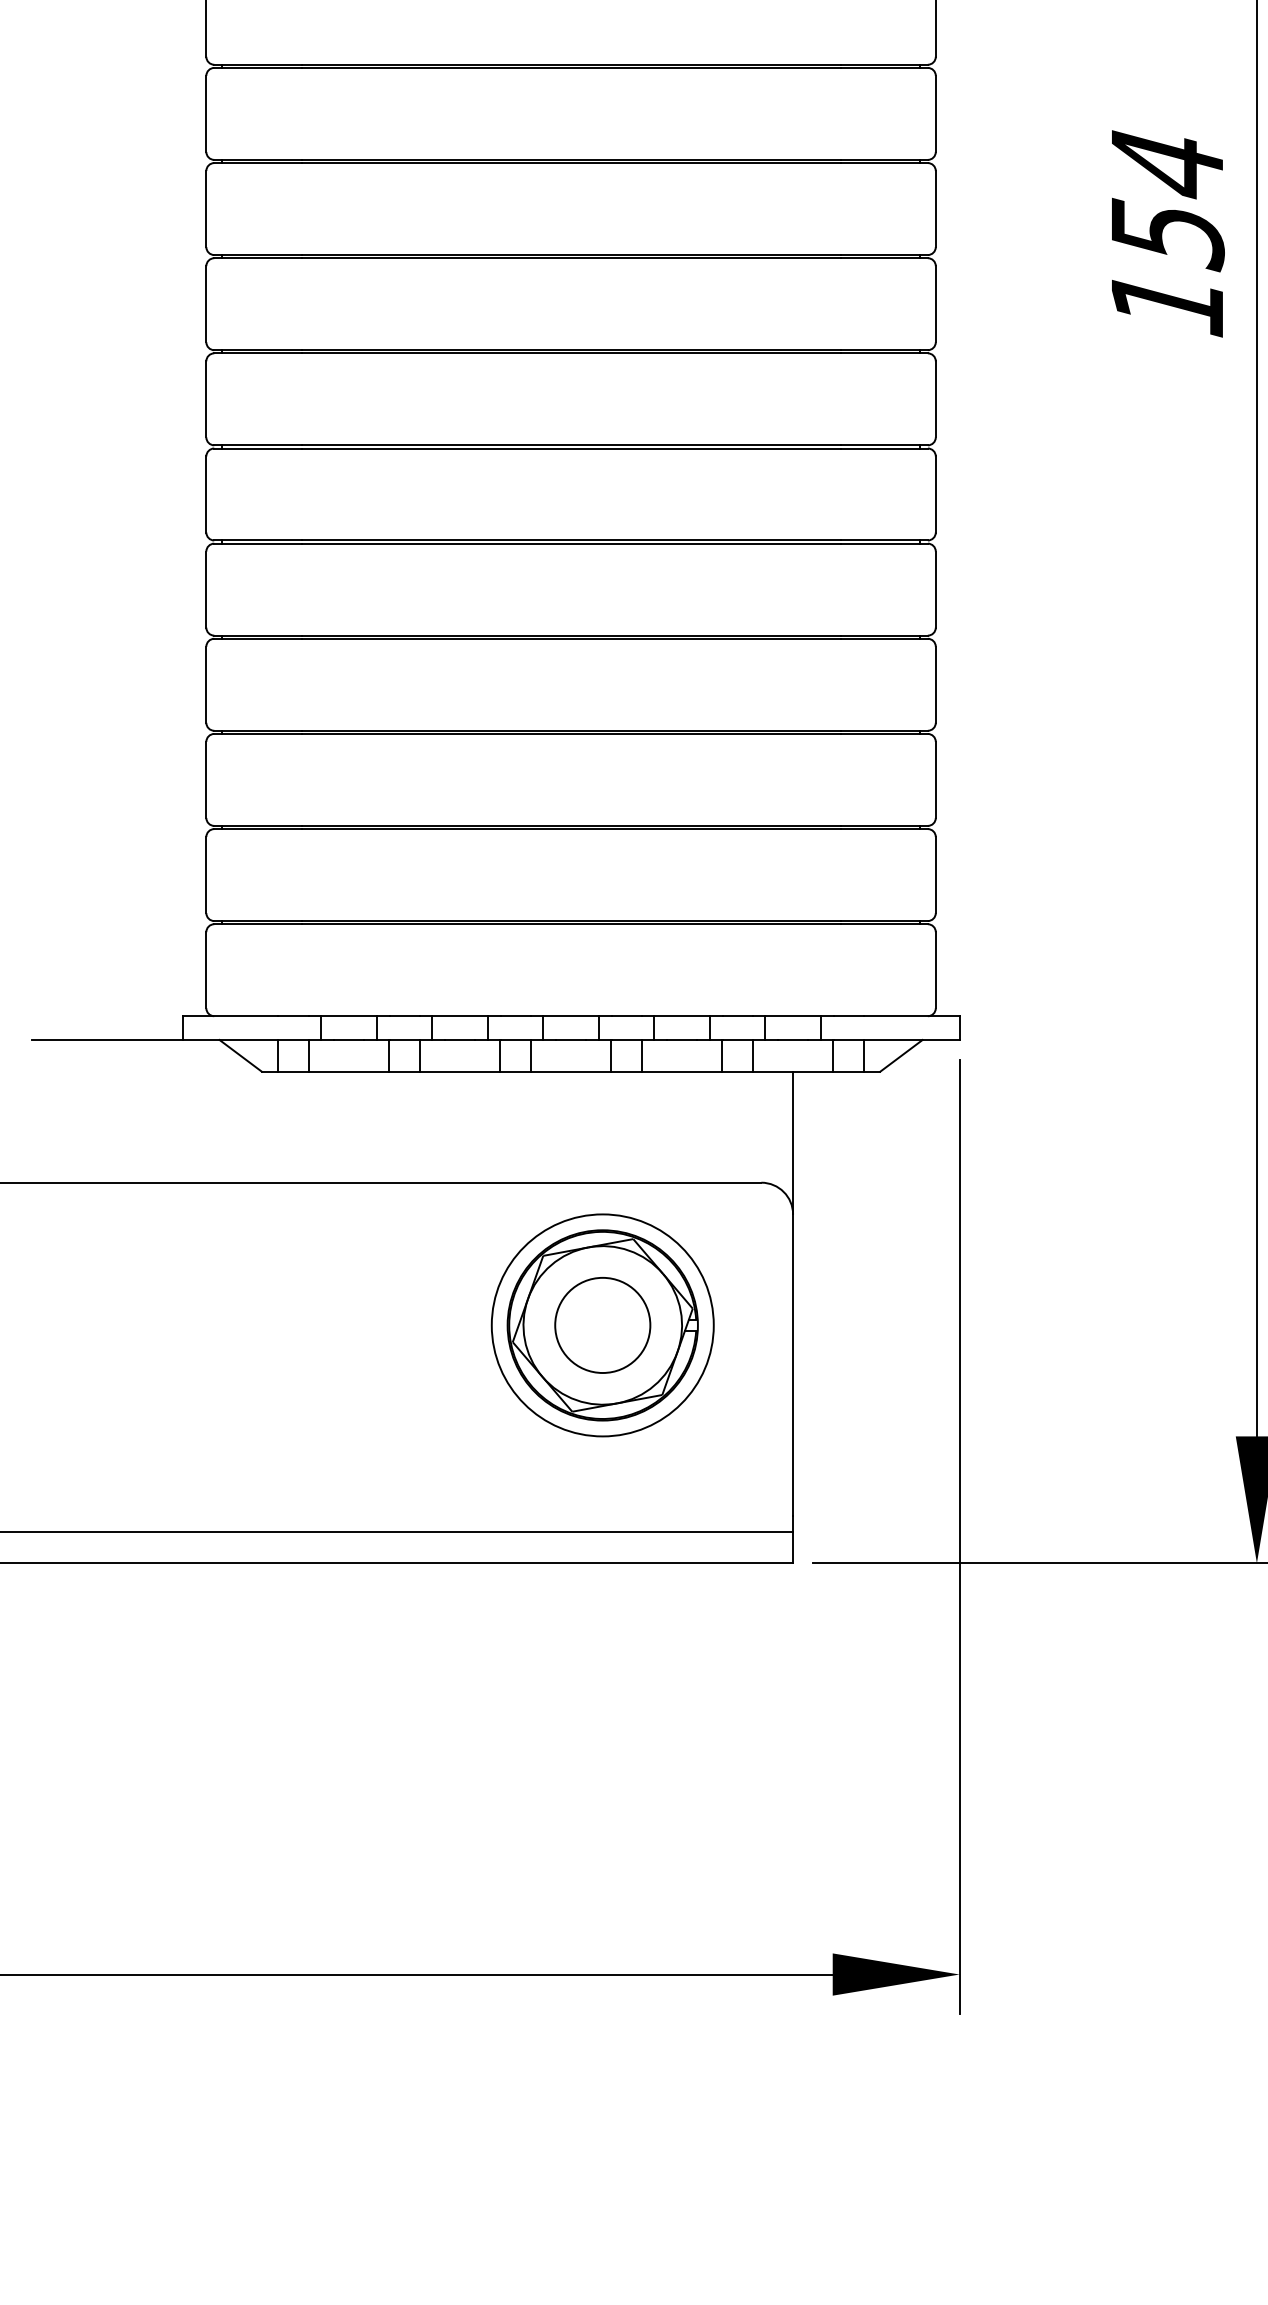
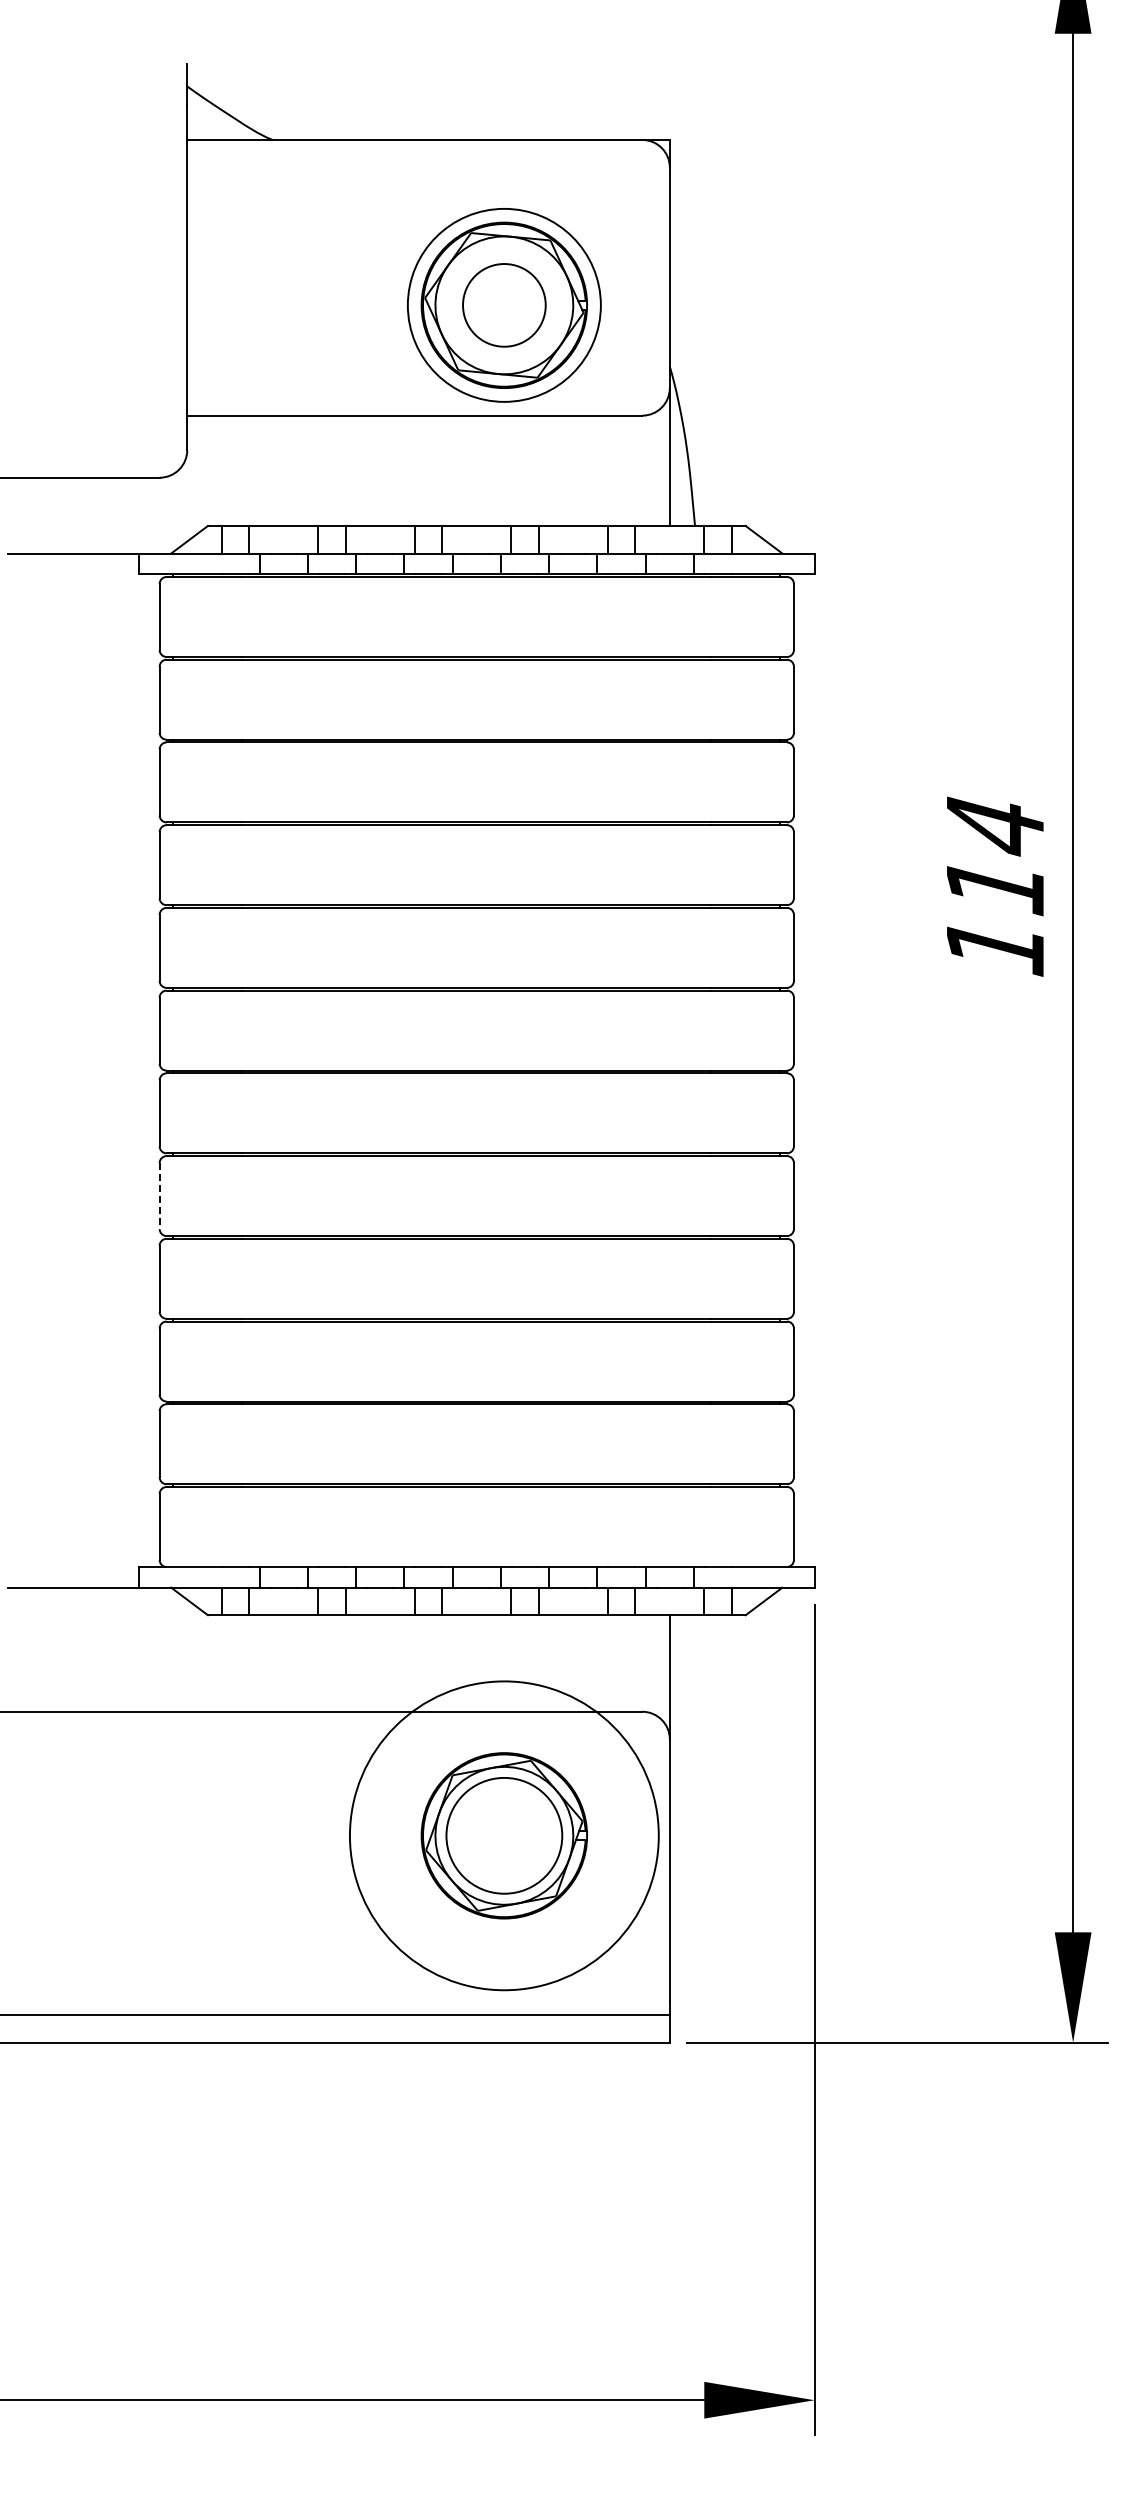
text: (1168, 234) -> (996, 887), 154 -> 114
line: (206, 590) -> (159, 1196), solid -> dashed
circle: (601, 1325) -> (503, 1835), size x1.6
circle: (602, 1325) -> (504, 1835), size x1.4

